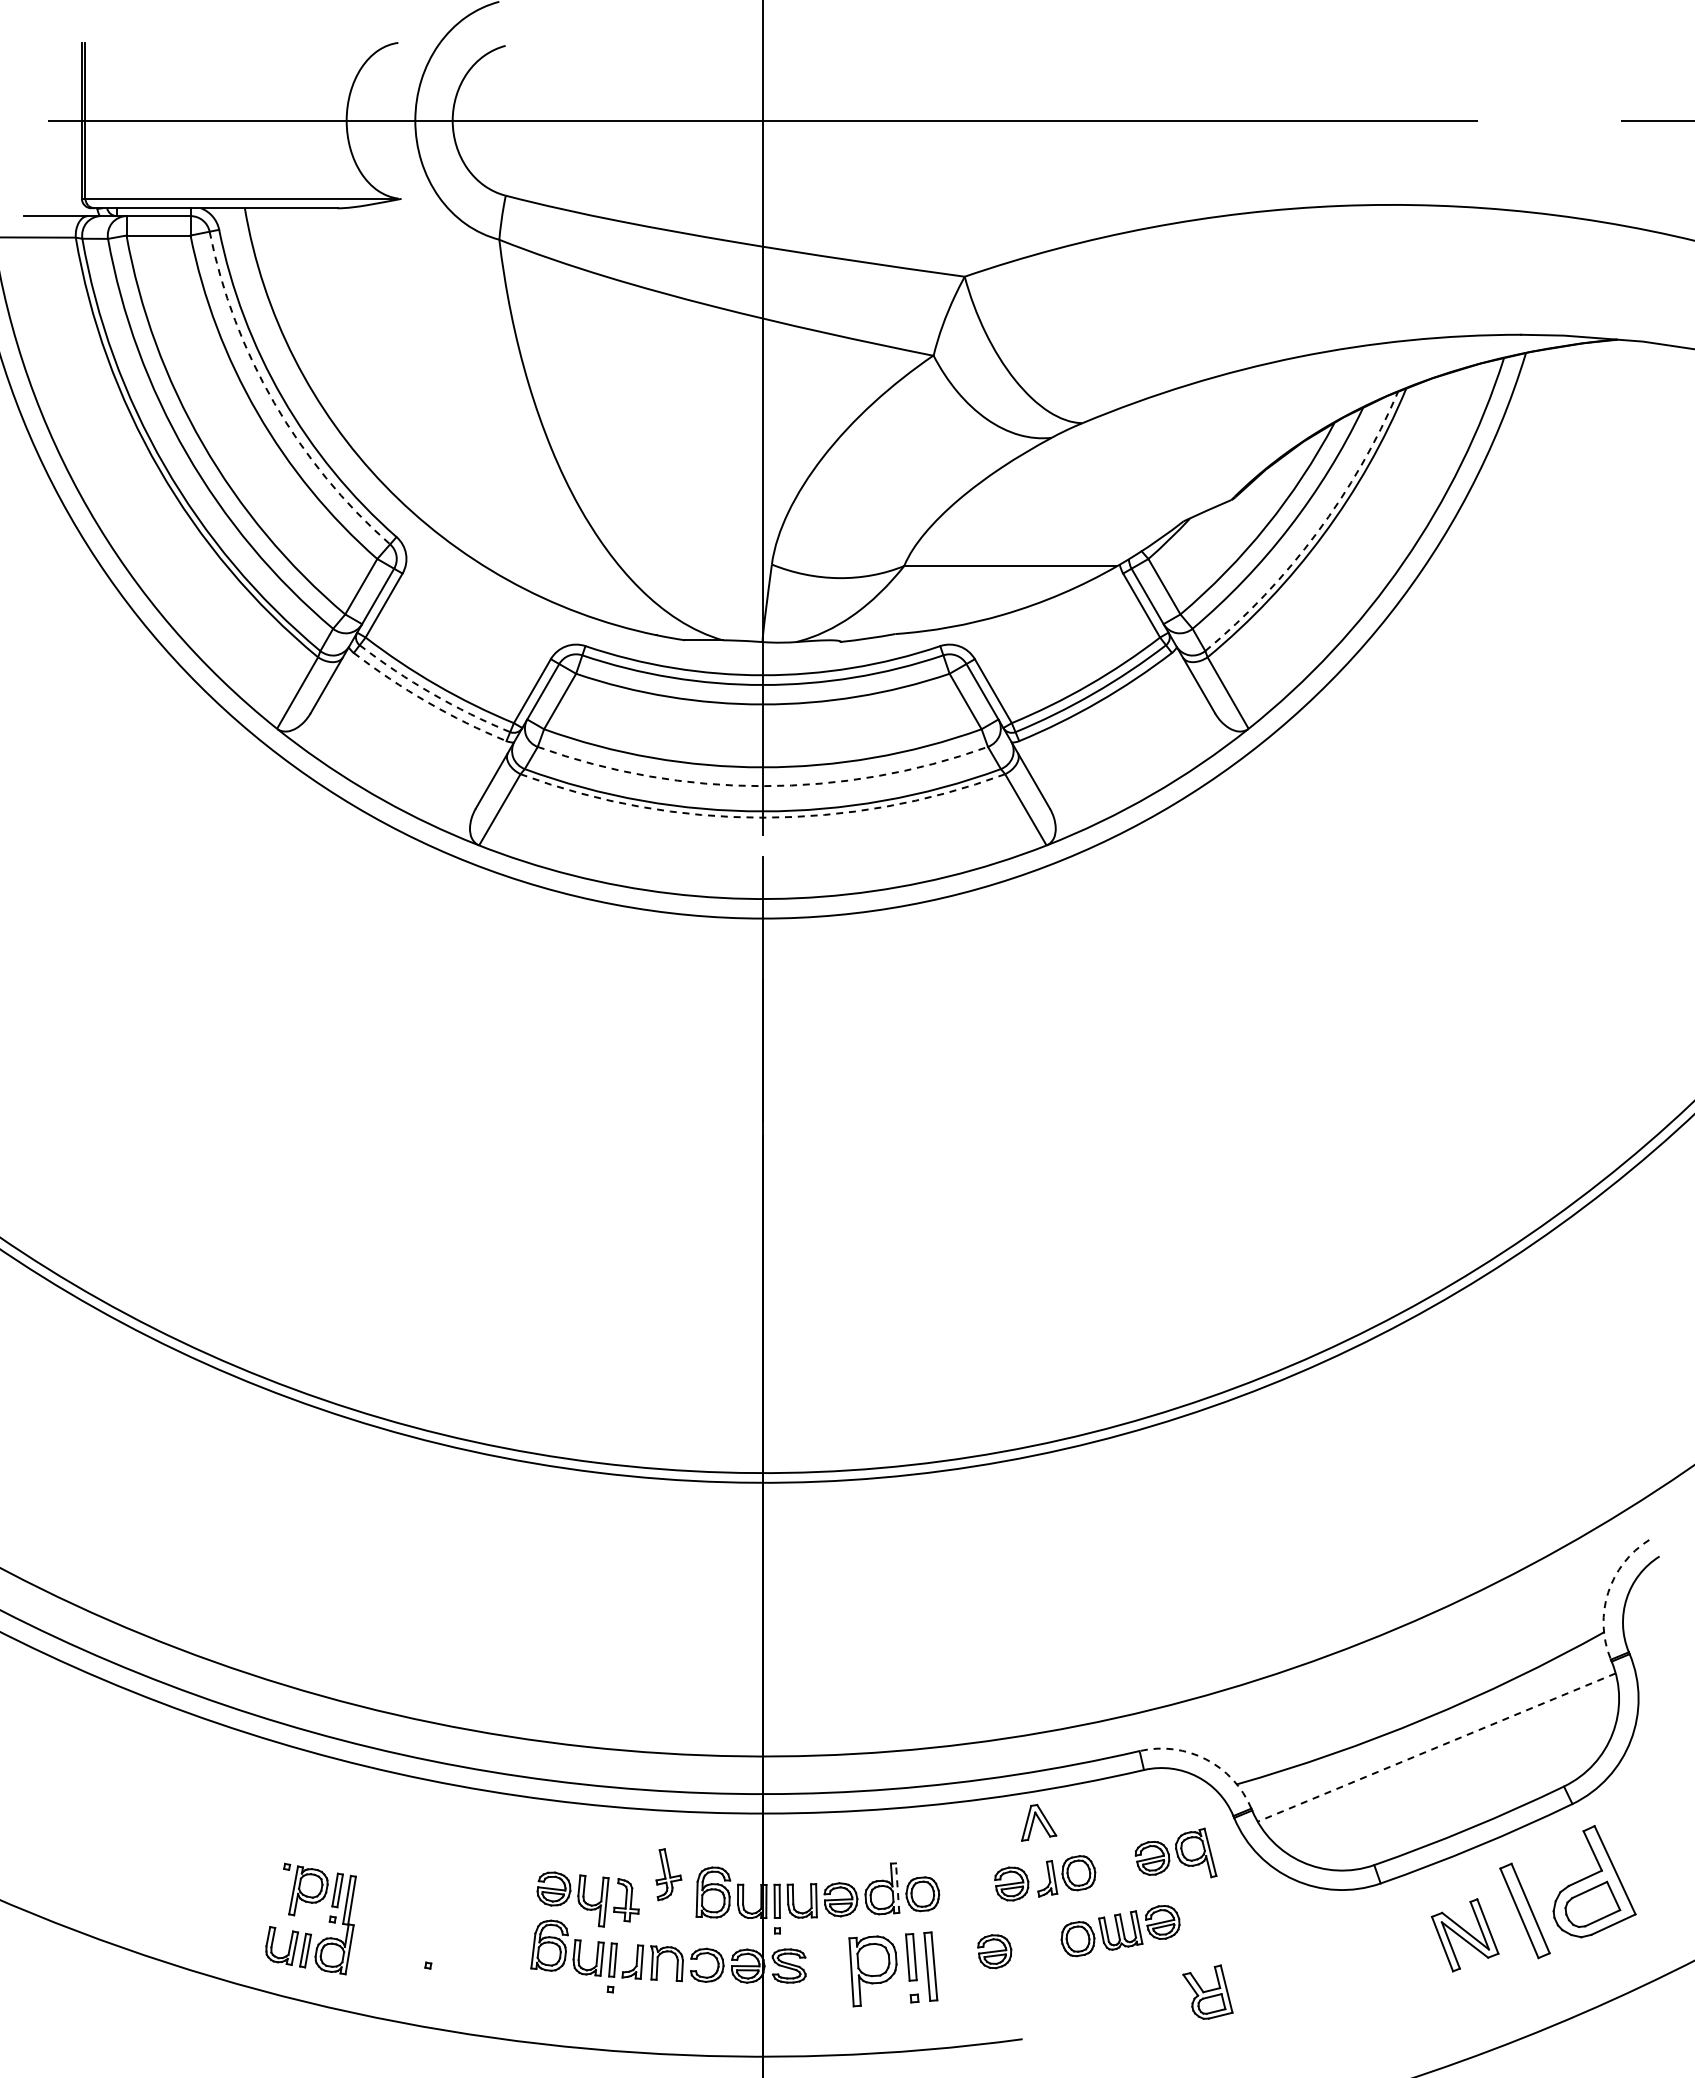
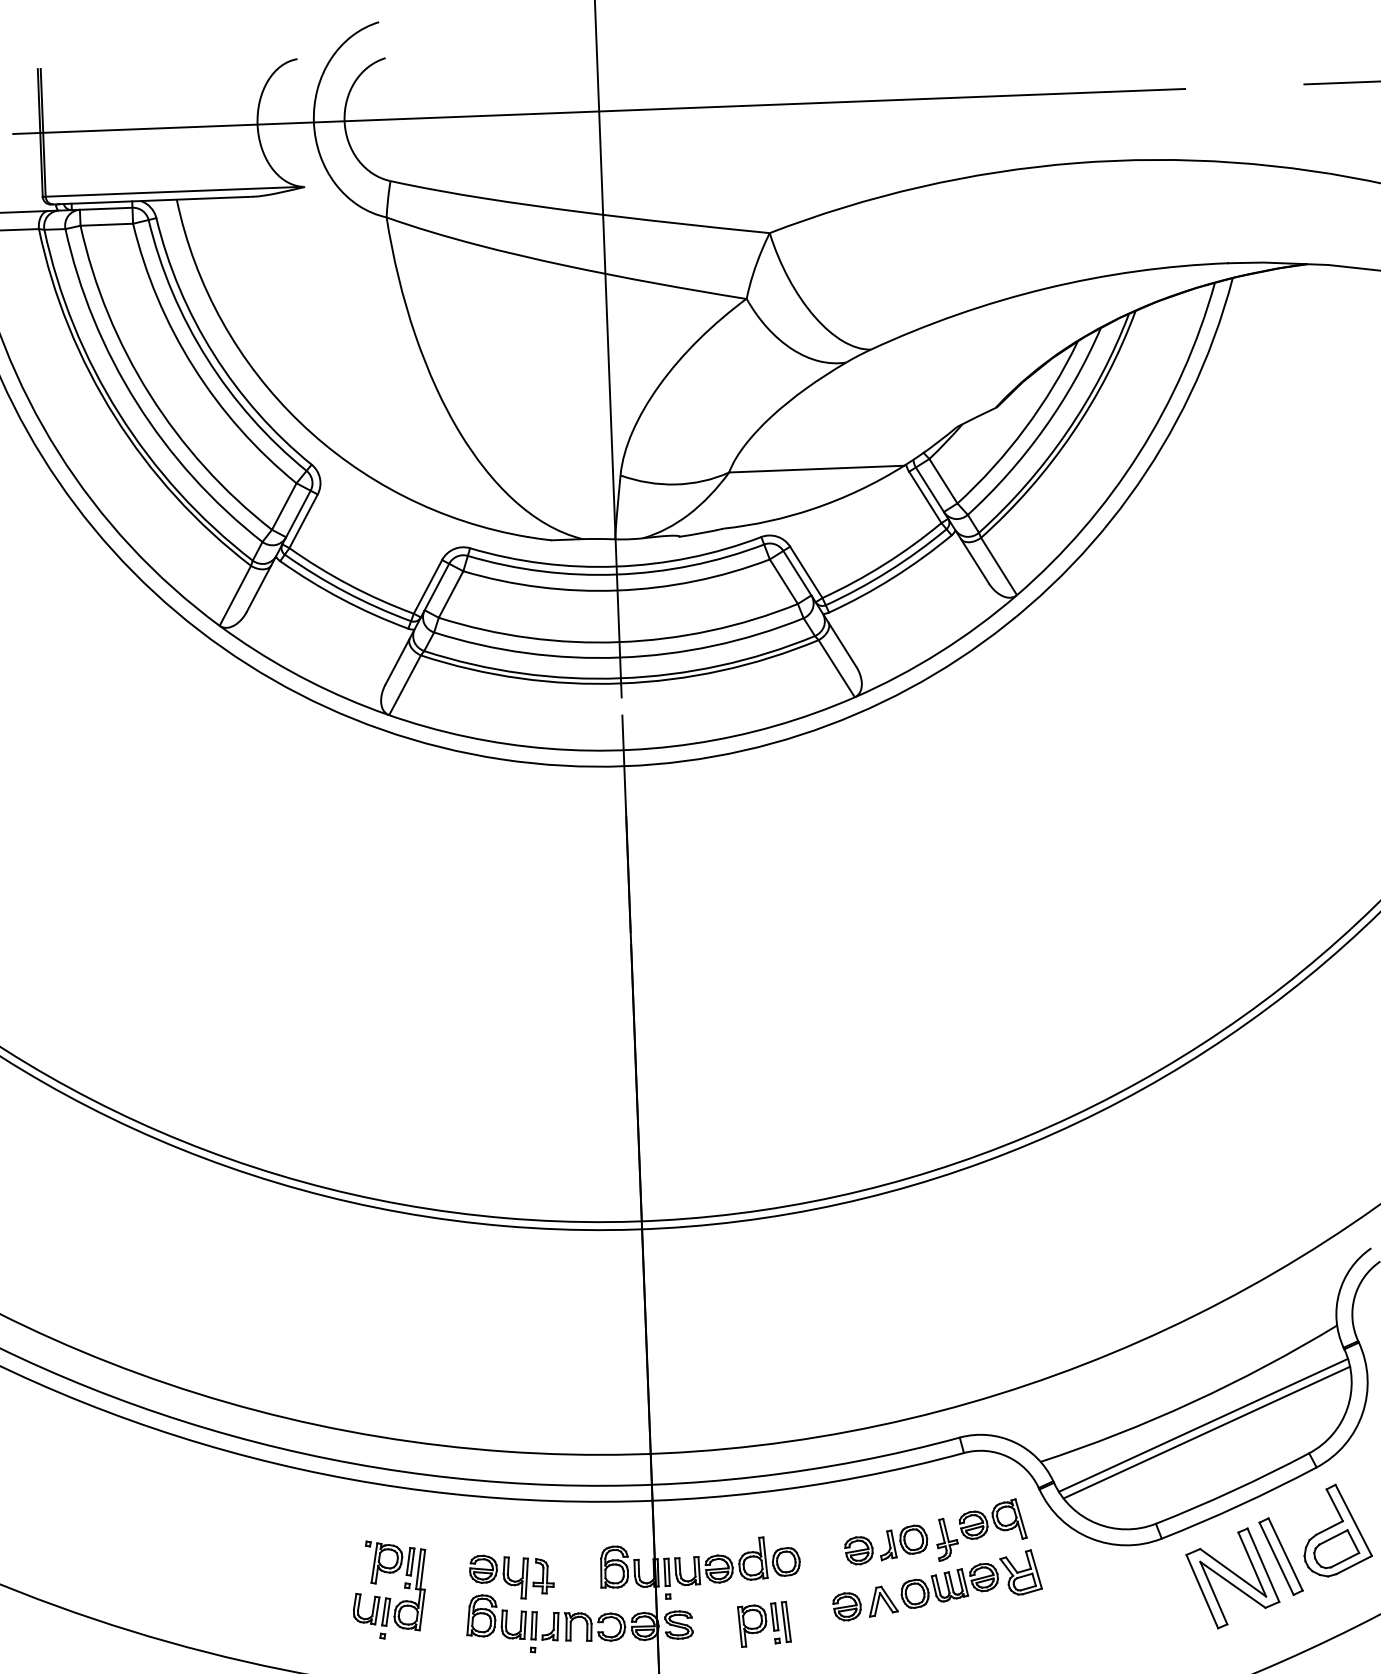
arc: (274, 402) -> (207, 358), dashed -> solid
arc: (1316, 533) -> (1066, 432), dashed -> solid
arc: (432, 693) -> (346, 591), dashed -> solid
arc: (427, 702) -> (342, 599), dashed -> solid
arc: (762, 786) -> (619, 657), dashed -> solid
arc: (762, 817) -> (620, 683), dashed -> solid
arc: (1608, 1592) -> (1339, 1292), dashed -> solid
line: (1436, 1747) -> (1203, 1425), dashed -> solid
line: (1440, 1756) -> (1206, 1432), added
arc: (1206, 1759) -> (1014, 1442), dashed -> solid
part: (1039, 1822) -> (883, 1601), moved
part: (668, 1874) -> (947, 1539), moved
line: (897, 1888) -> (765, 1558), dashed -> solid
part: (305, 1932) -> (385, 1597), moved
part: (1464, 1935) -> (1232, 1578), size x1.67
part: (892, 1968) -> (763, 1623), size x0.71
part: (1207, 1991) -> (1020, 1572), moved

